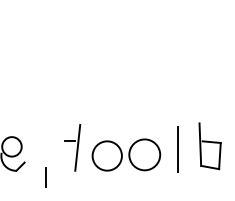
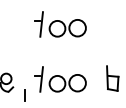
part: (112, 45) -> (60, 24), added
line: (178, 149) -> (95, 80), removed

